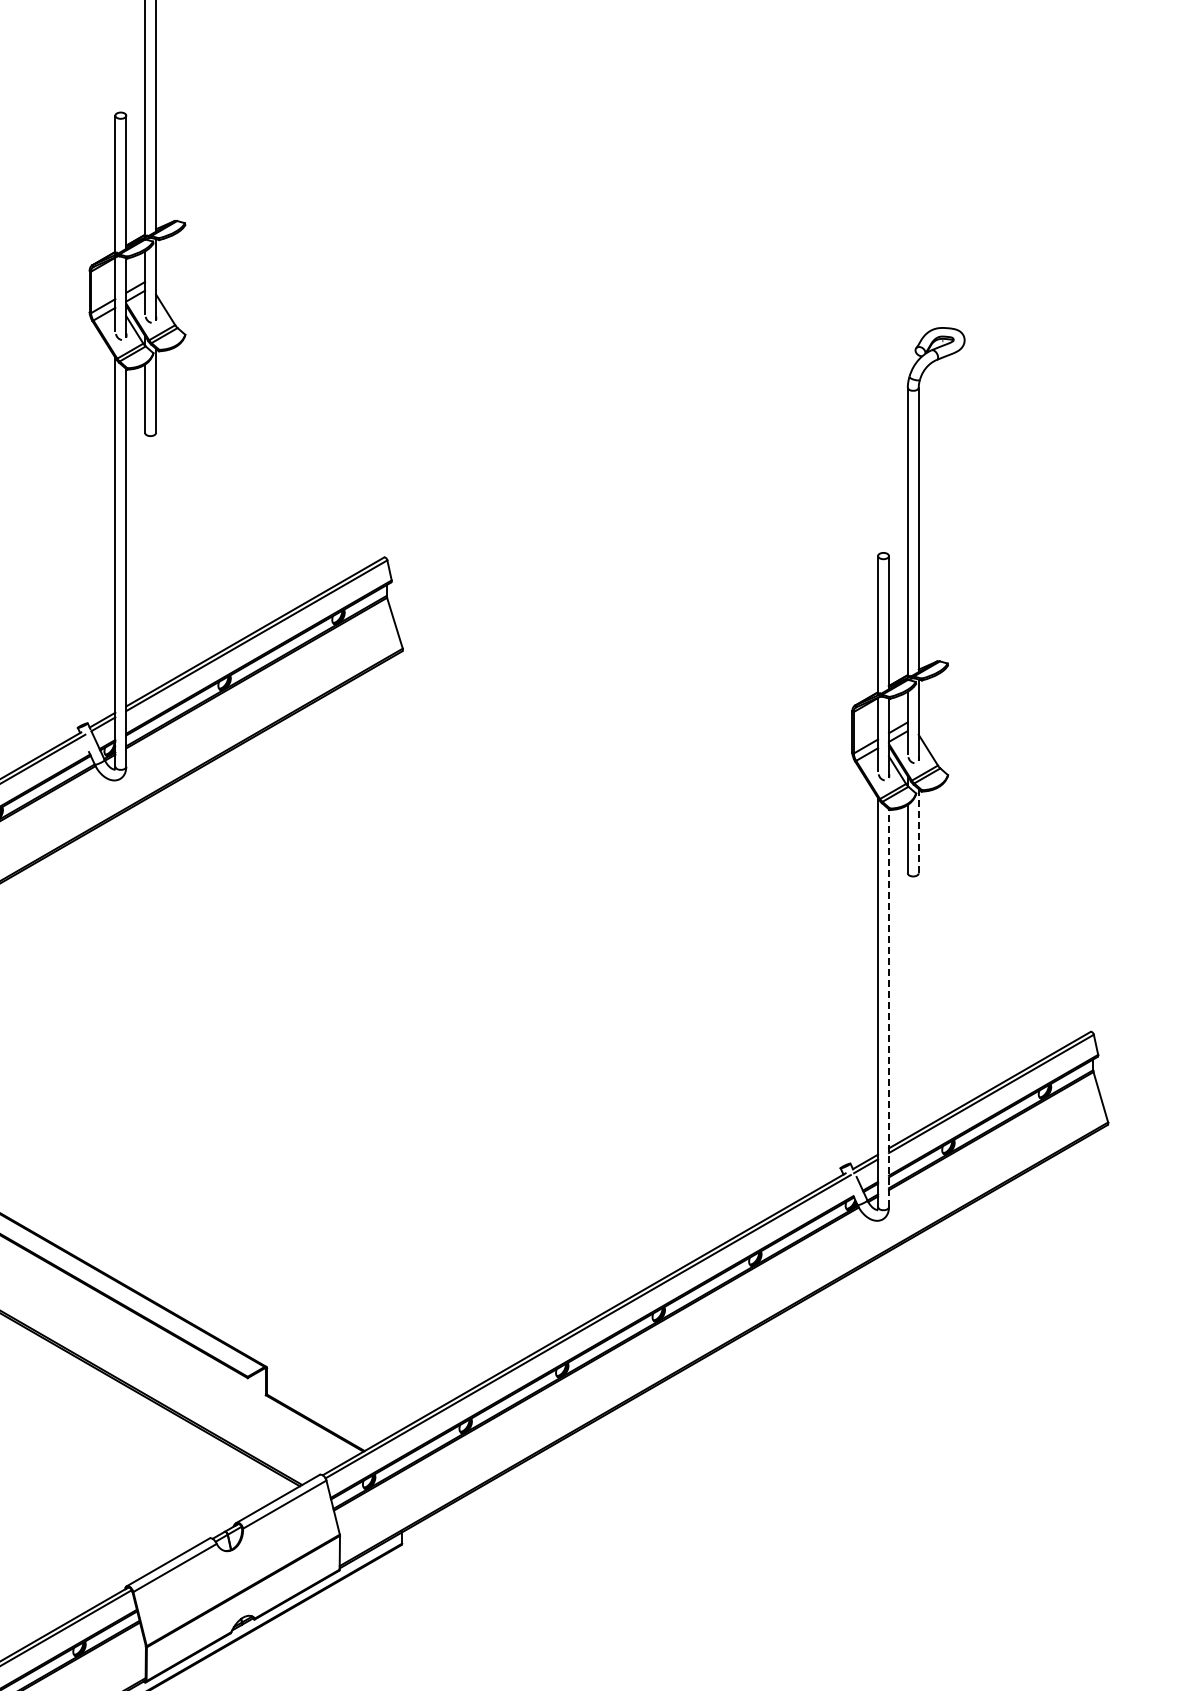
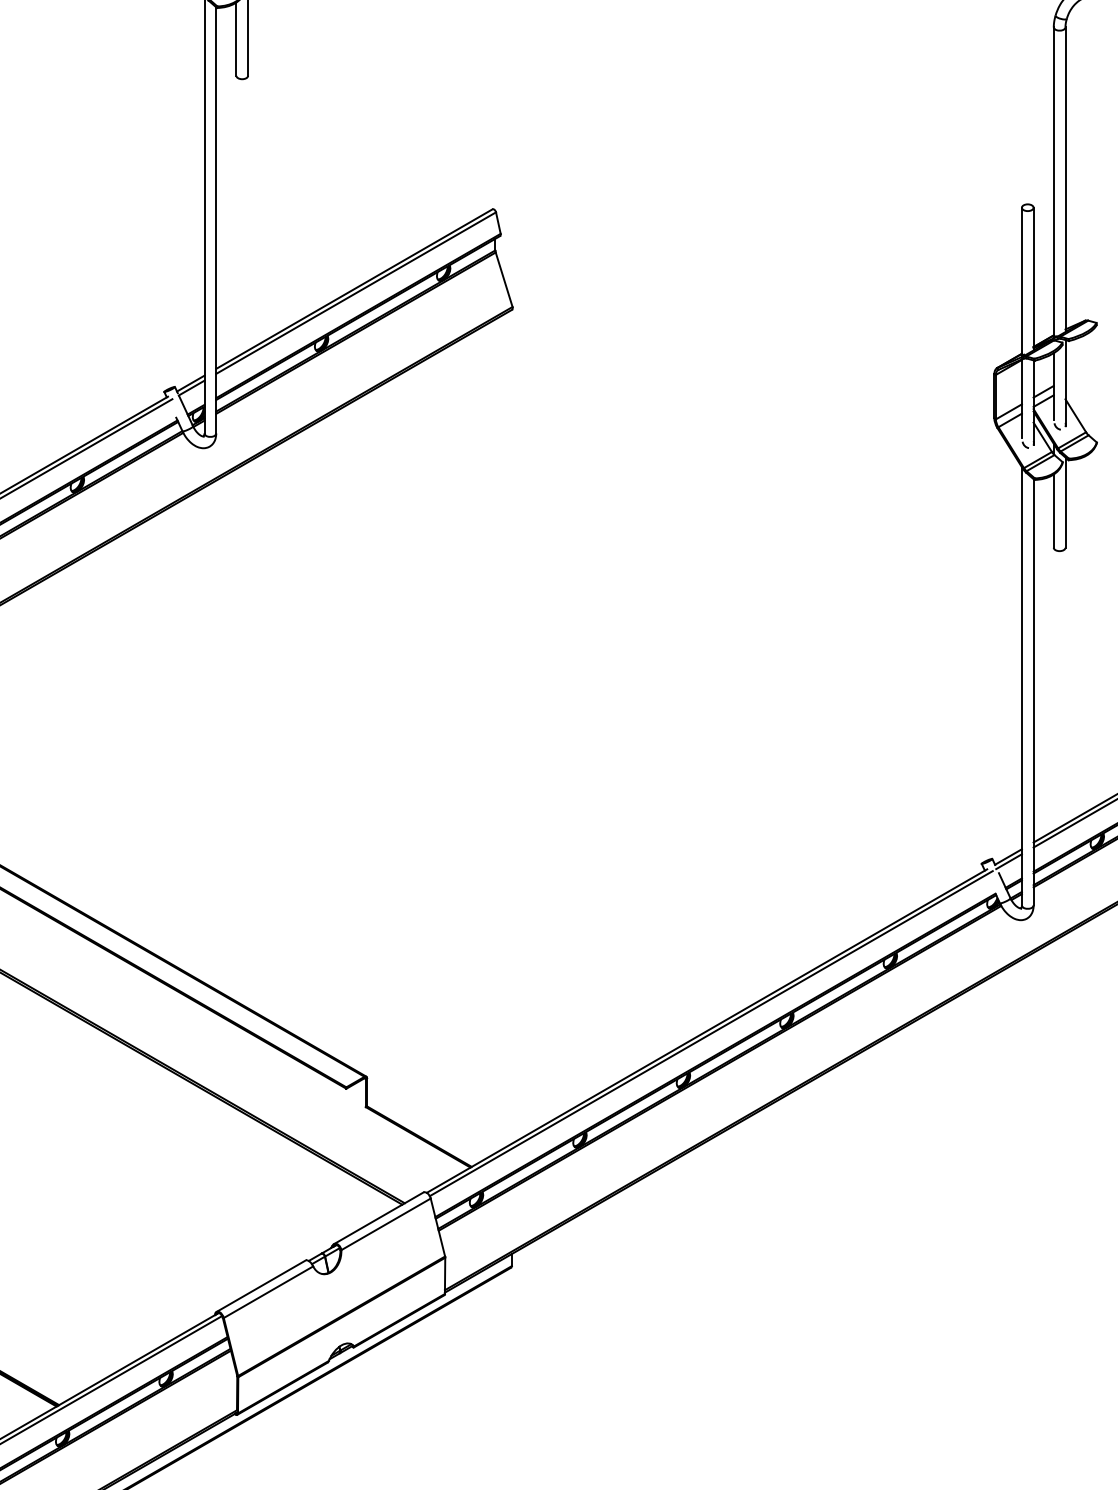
line: (918, 831) -> (1065, 502), dashed -> solid
line: (888, 1008) -> (1033, 692), dashed -> solid

